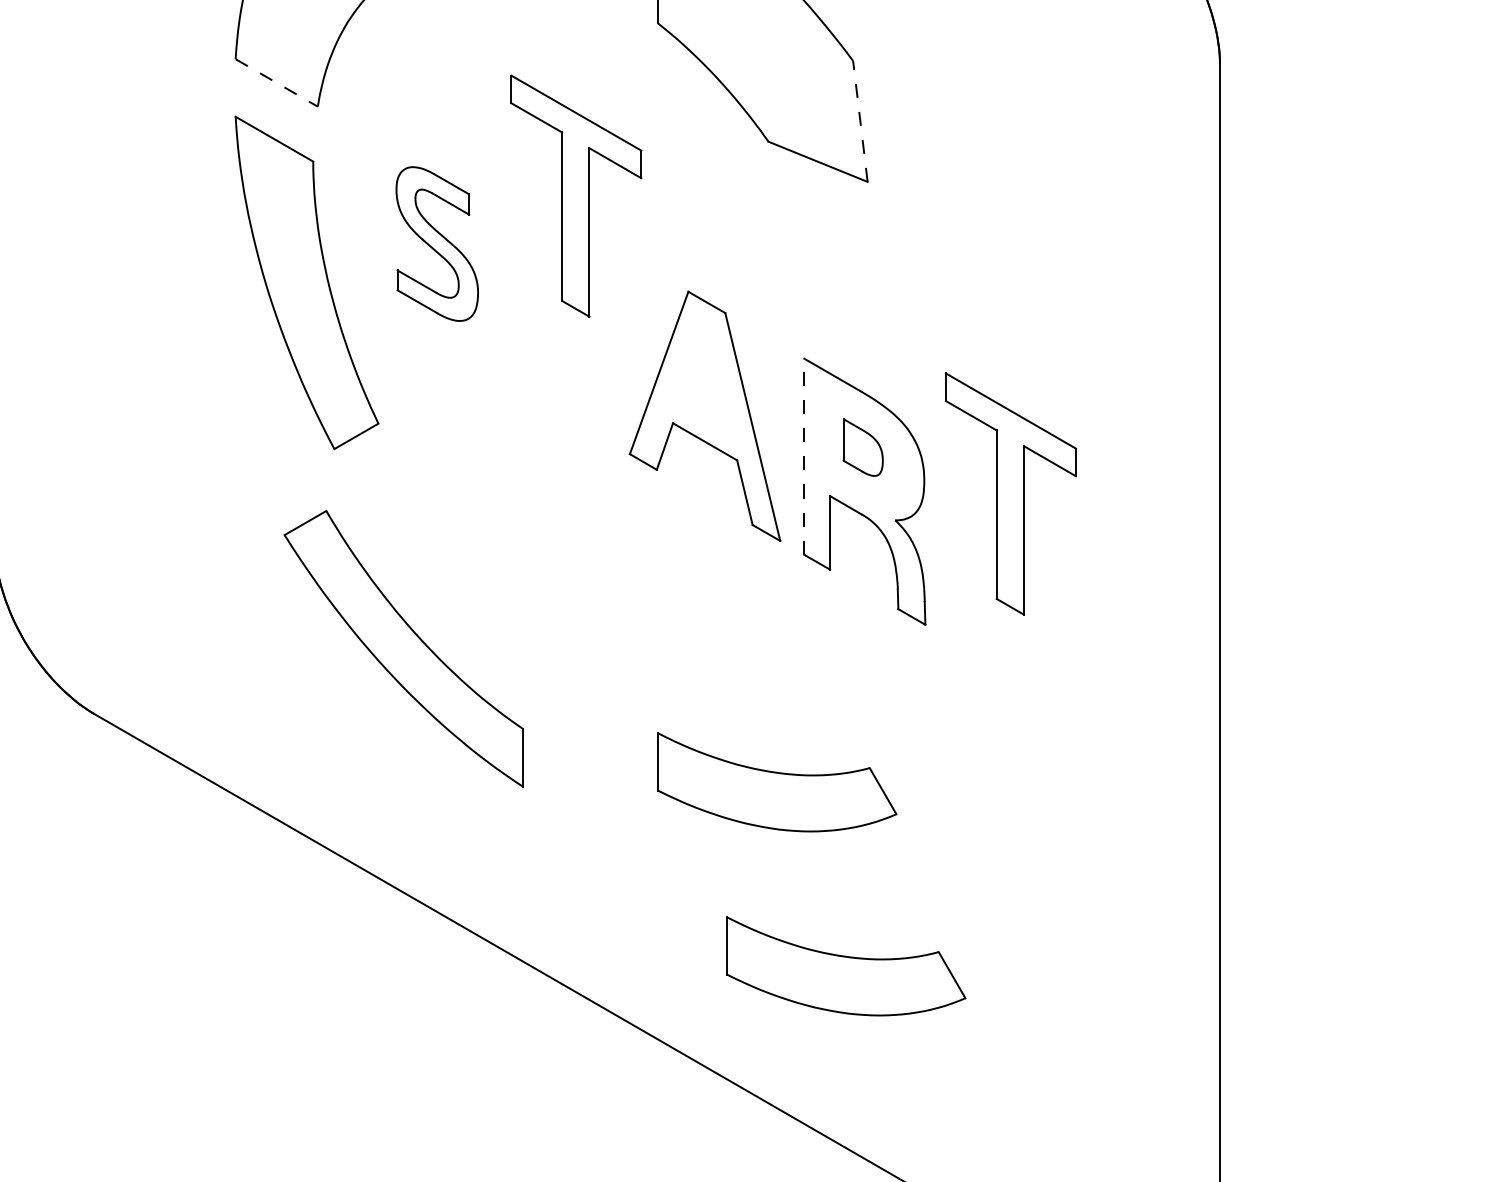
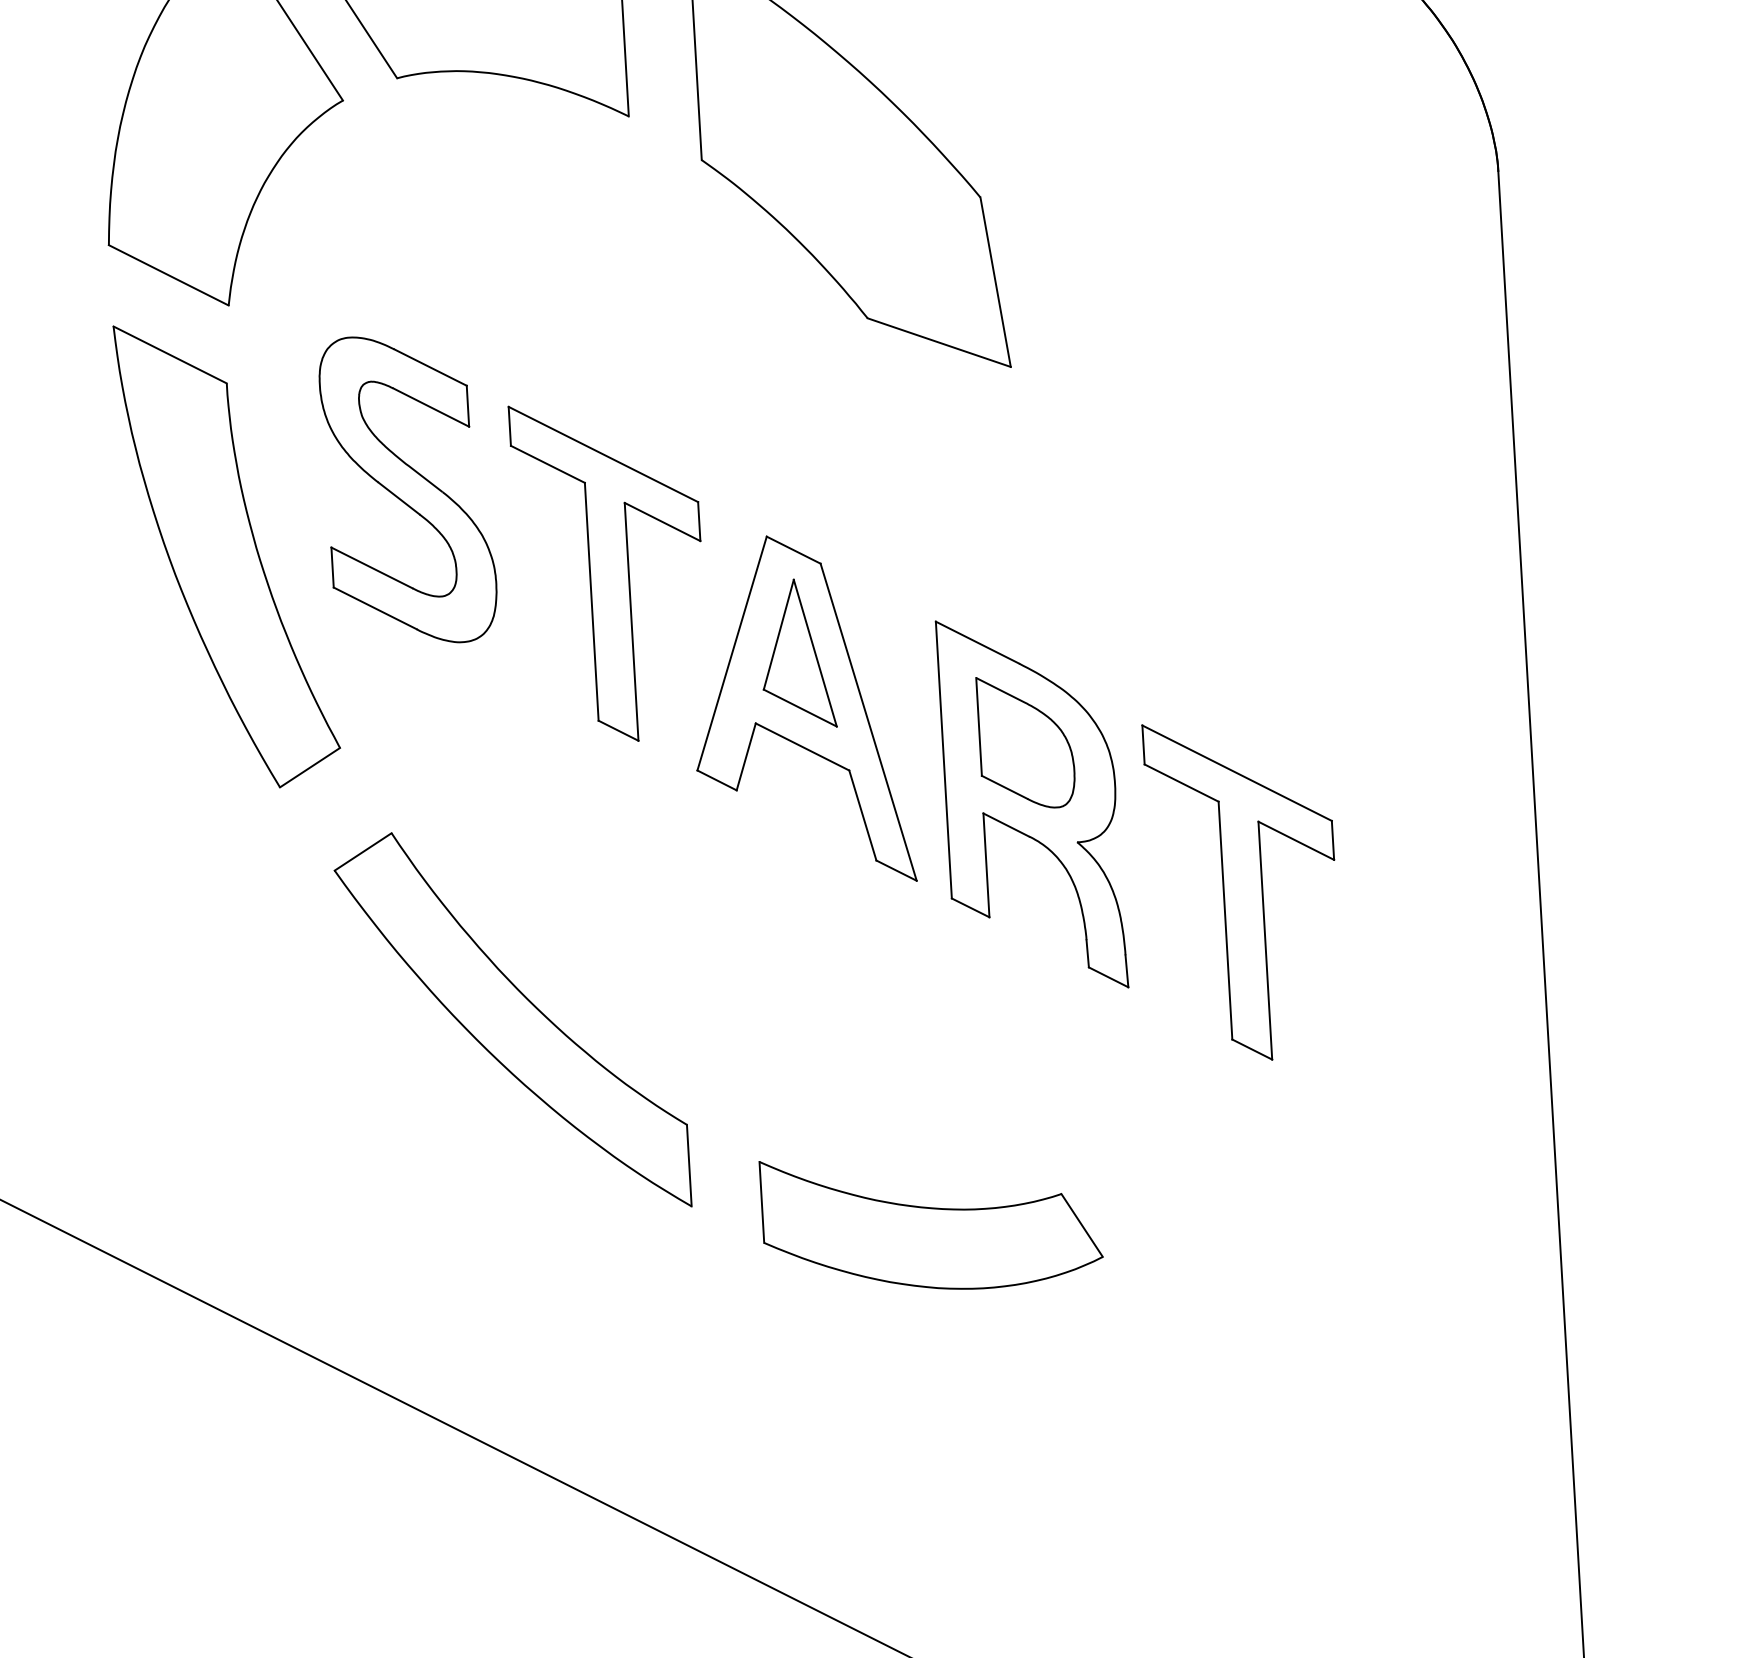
line: (277, 83) -> (169, 276), dashed -> solid
line: (860, 121) -> (995, 282), dashed -> solid
part: (576, 195) -> (610, 570), moved
part: (437, 243) -> (408, 488), size x1.43
part: (705, 375) -> (797, 653), added
part: (862, 447) -> (1025, 742), size x1.67
line: (804, 456) -> (944, 759), dashed -> solid
part: (1010, 493) -> (1243, 889), moved
part: (403, 648) -> (511, 1021), moved
part: (846, 966) -> (1044, 1475), removed

